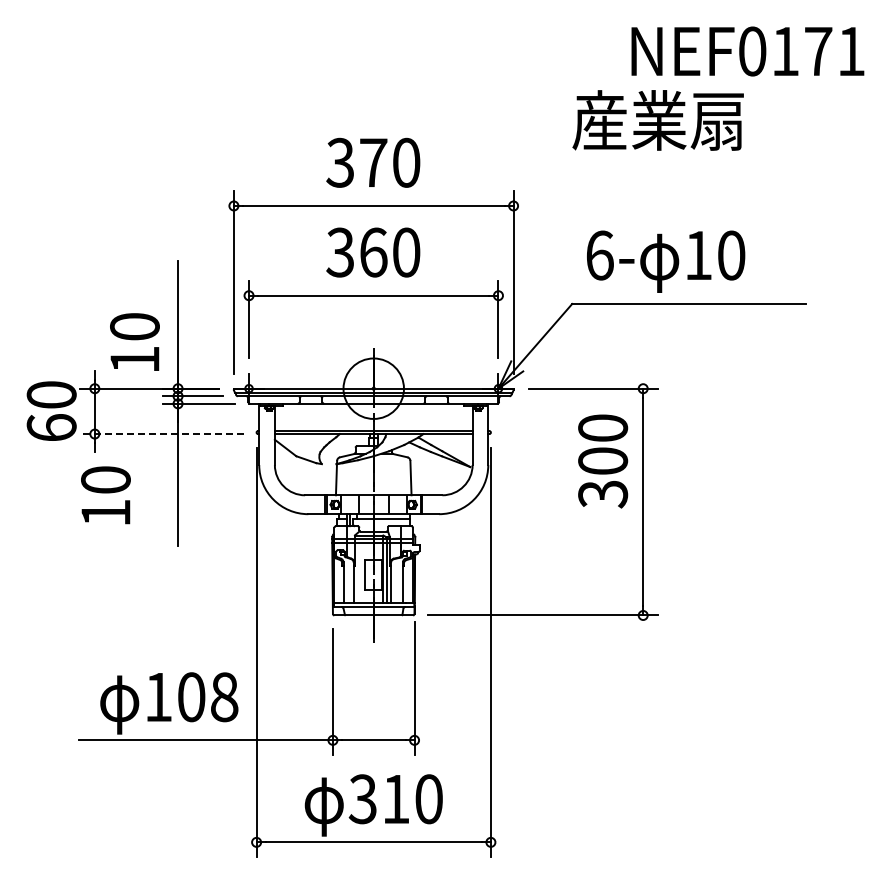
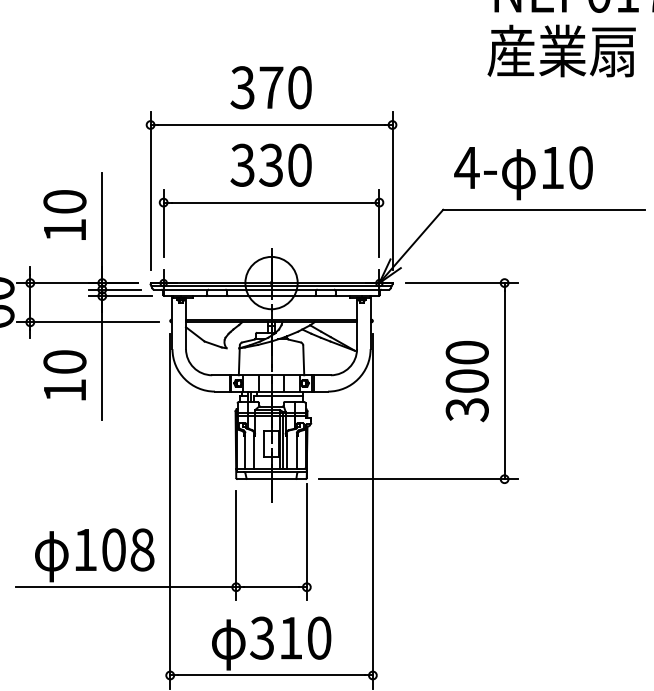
text: (657, 120) -> (561, 51), moved
text: (373, 252) -> (271, 165), 360 -> 330
text: (599, 255) -> (466, 167), 6- -> 4-
text: (134, 341) -> (64, 214), moved
line: (161, 434) -> (87, 322), dashed -> solid
text: (603, 461) -> (467, 381), moved
text: (105, 495) -> (64, 375), moved

